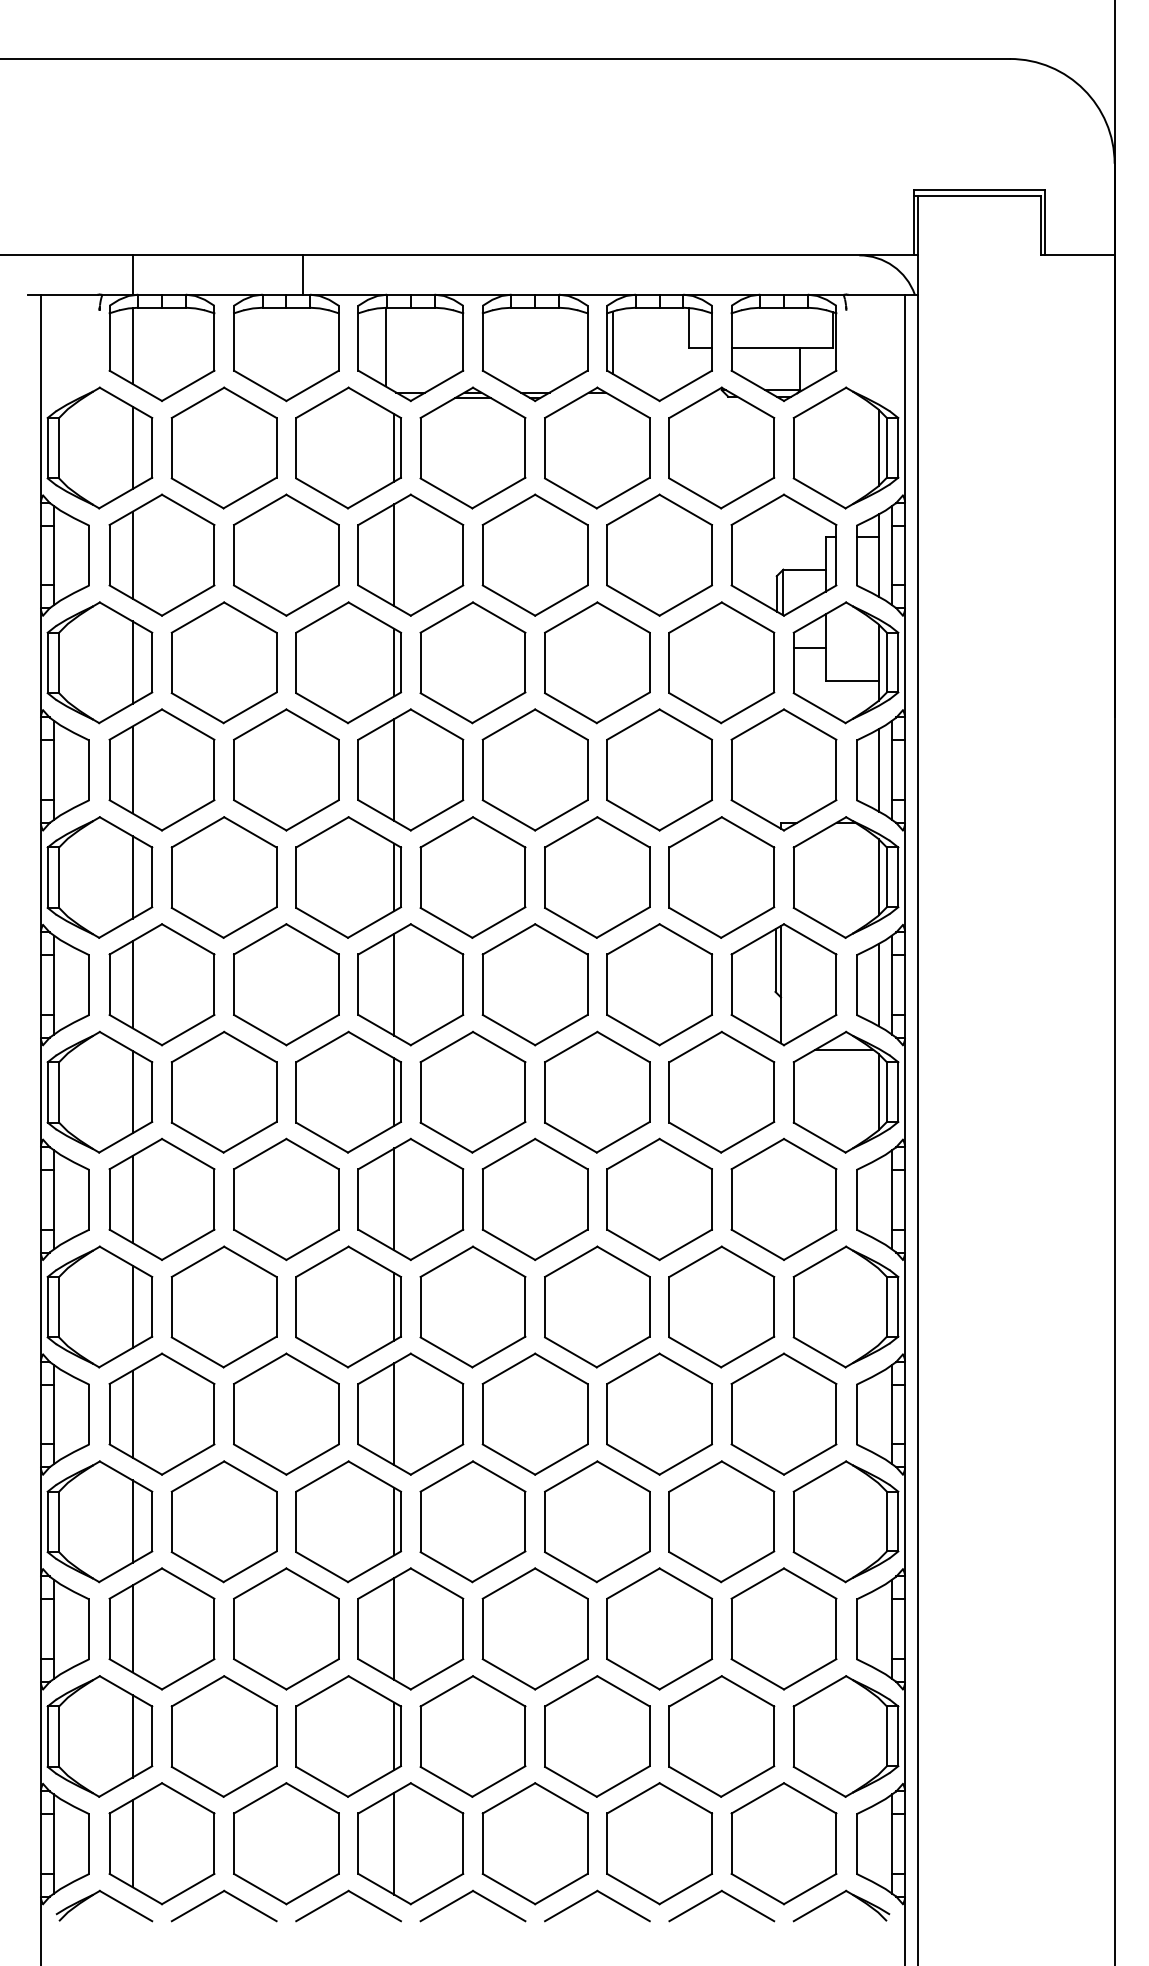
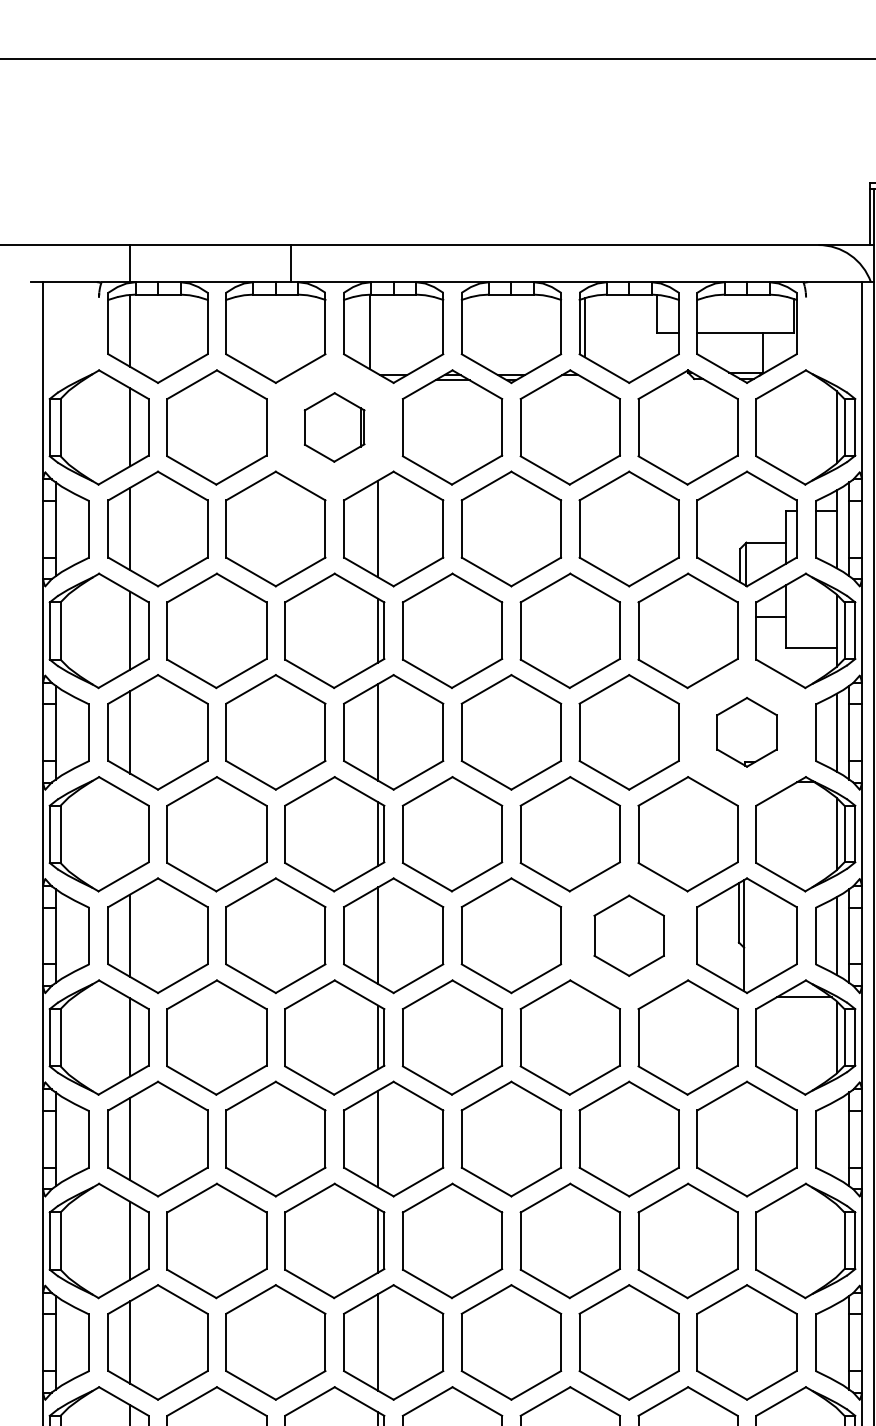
part: (348, 447) -> (334, 426), size x0.6
part: (783, 769) -> (746, 731), size x0.6
line: (132, 877) -> (130, 834), removed
part: (659, 984) -> (629, 935), size x0.7

